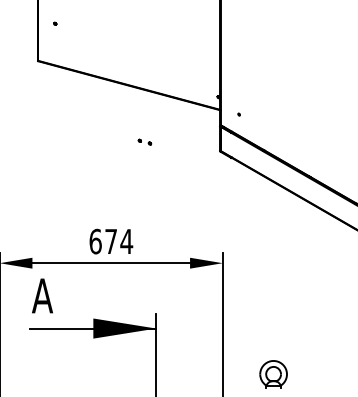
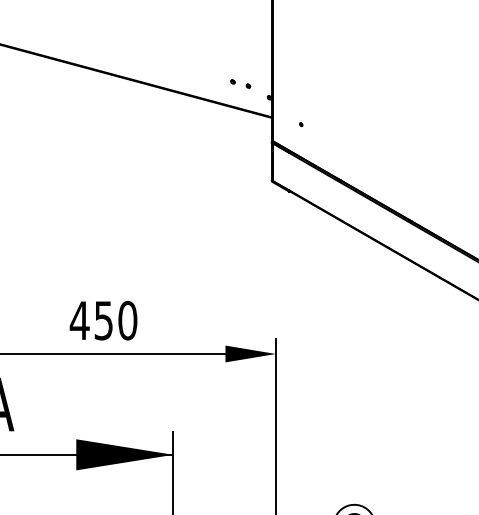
part: (144, 141) -> (240, 82), moved
text: (111, 241) -> (104, 320), 674 -> 450

